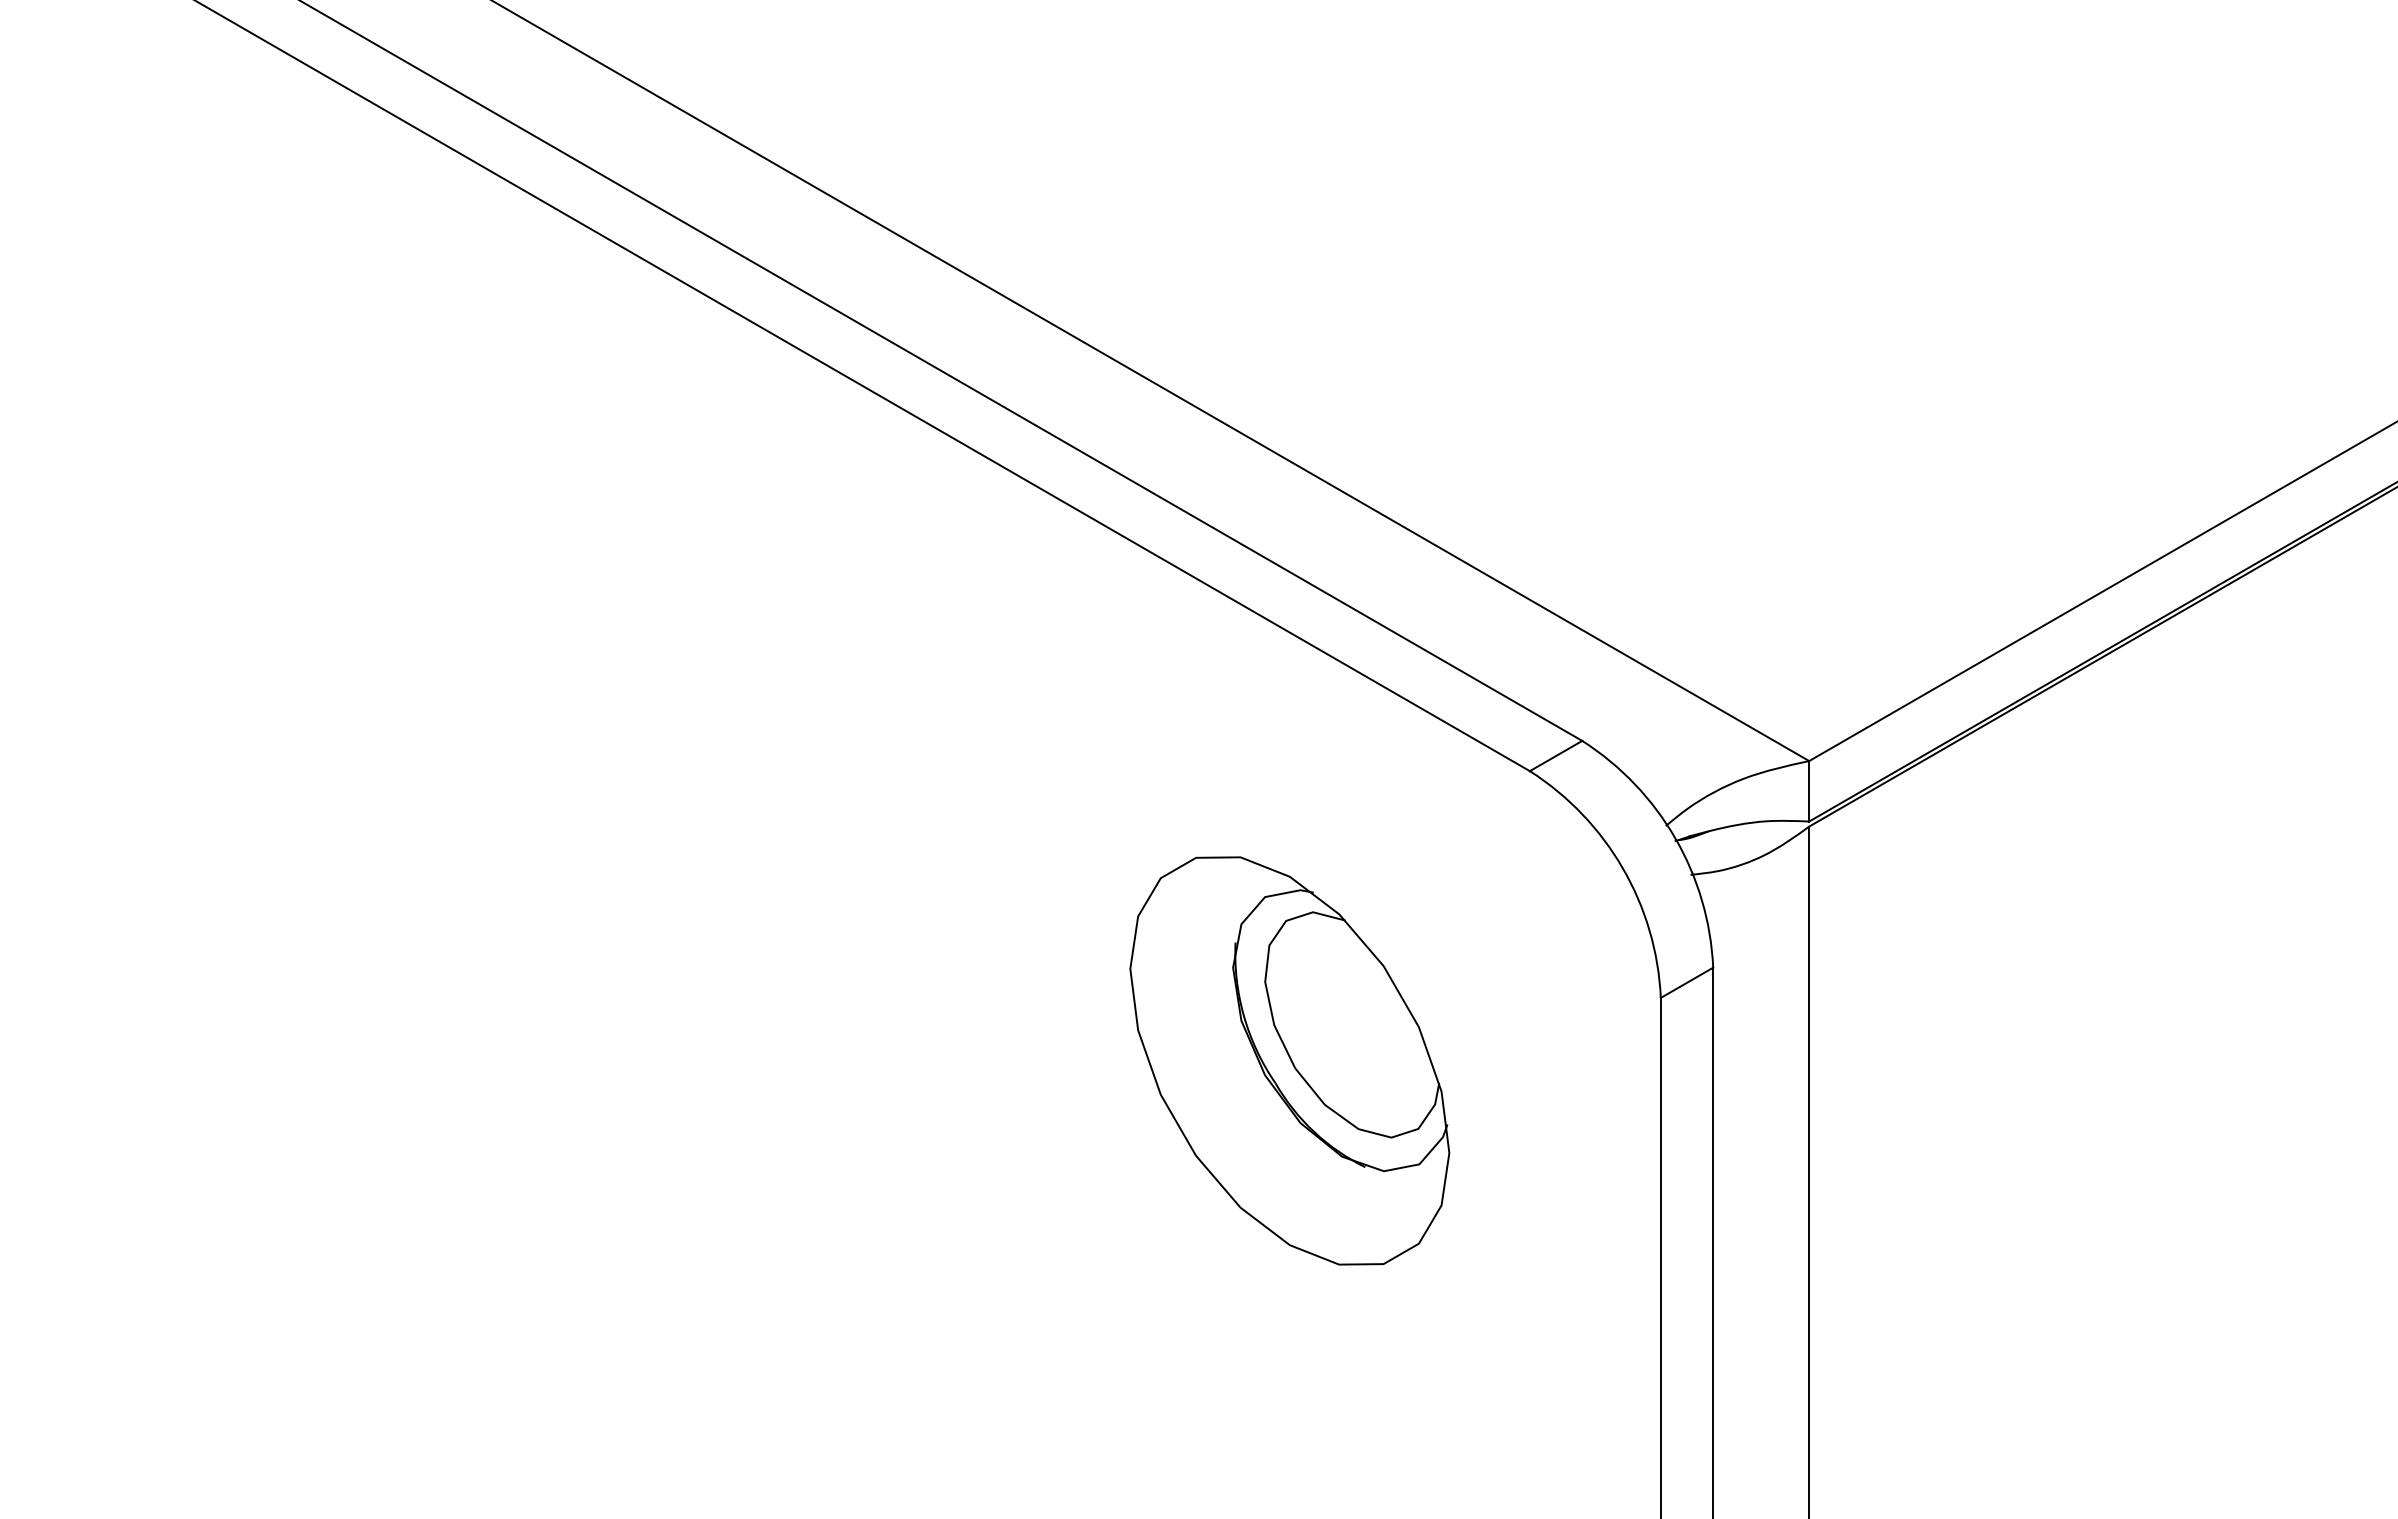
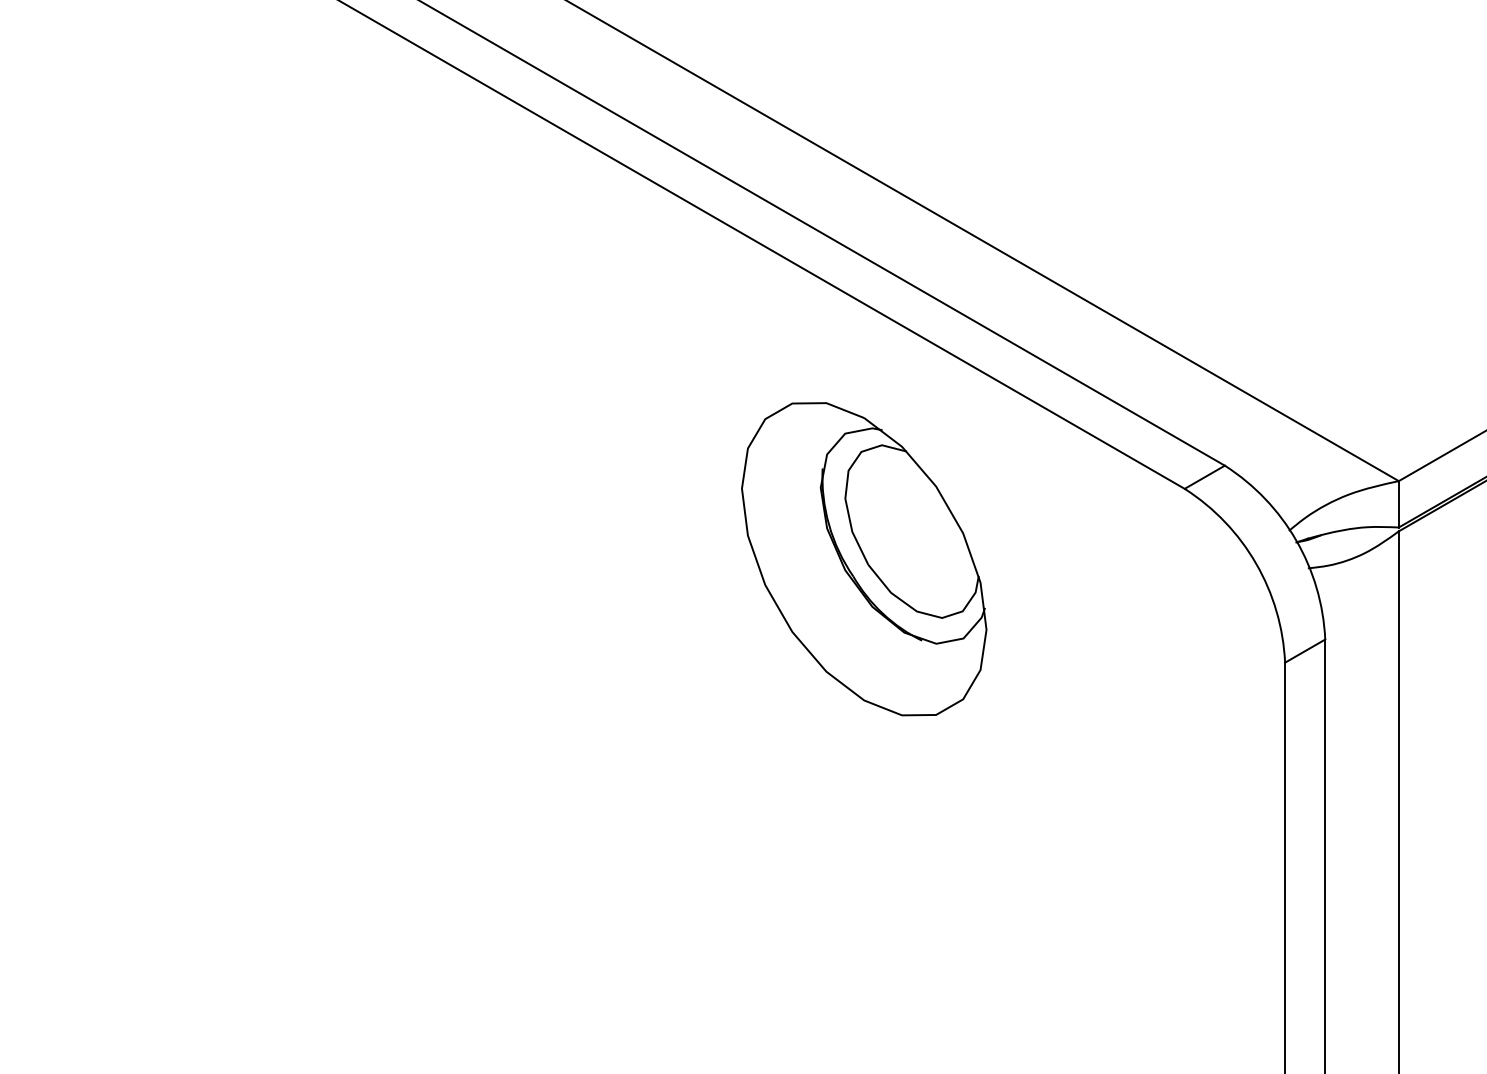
part: (1289, 1060) -> (863, 558), moved

